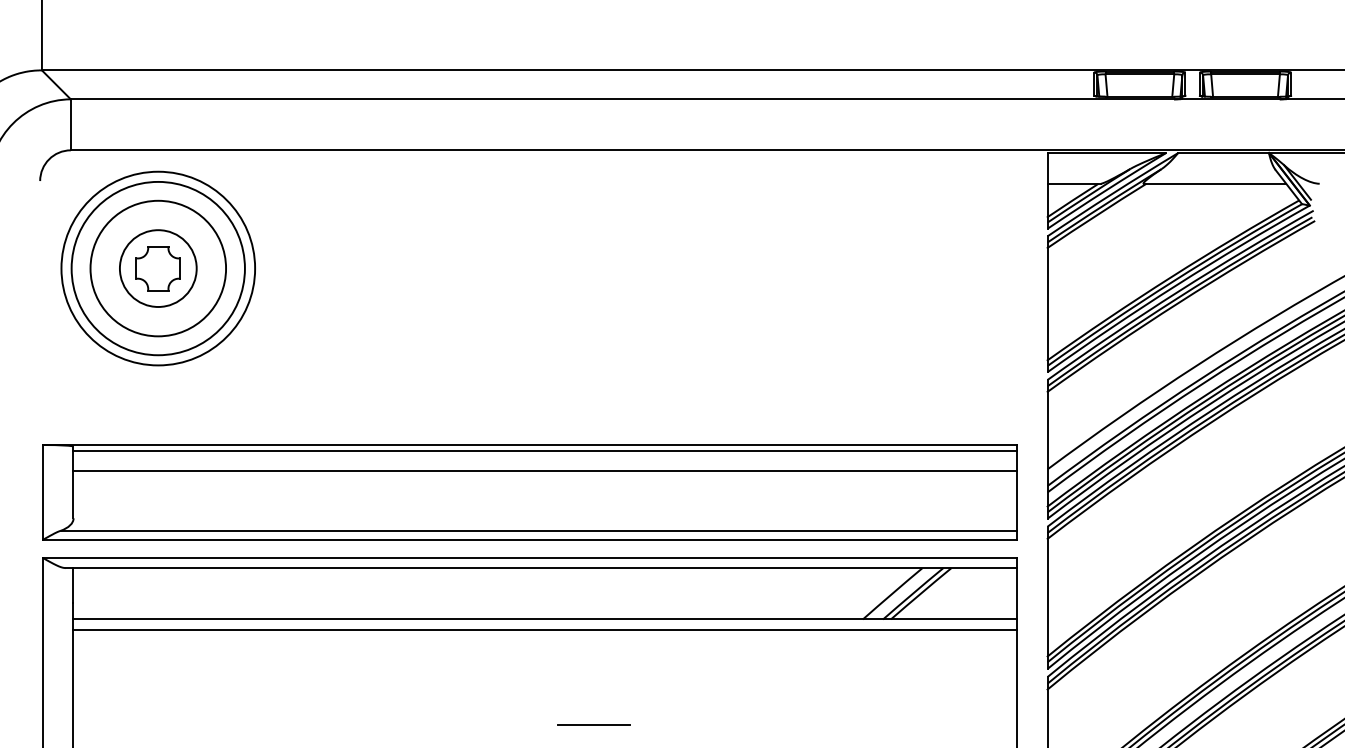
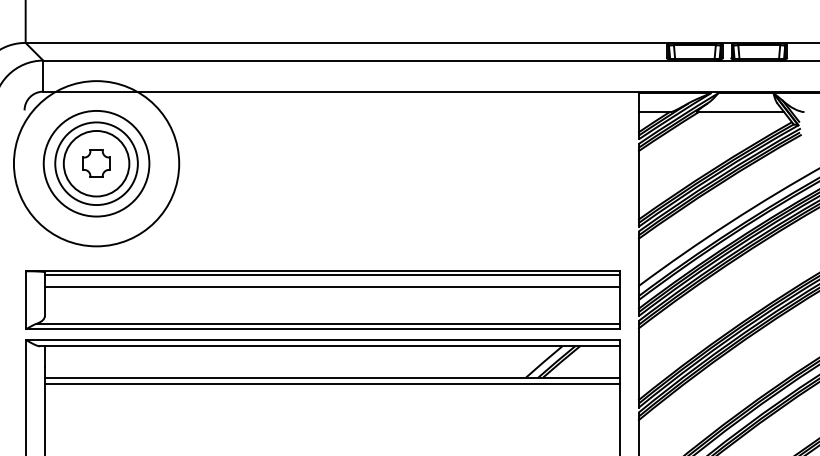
circle: (158, 268) -> (96, 163), size x1.4
circle: (158, 268) -> (96, 163), size x1.4
line: (592, 724) -> (361, 441), removed

